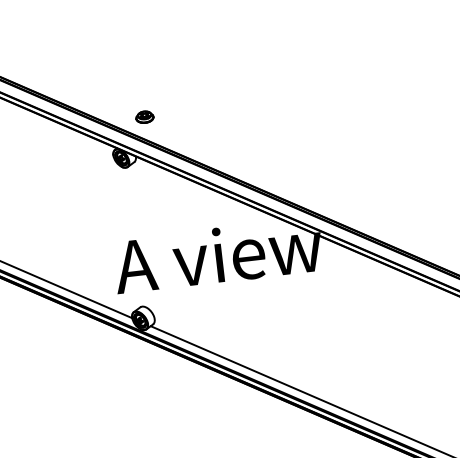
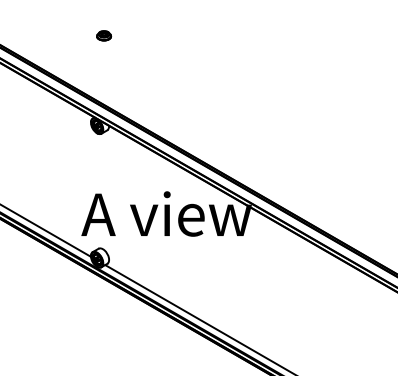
part: (145, 116) -> (104, 35), moved

